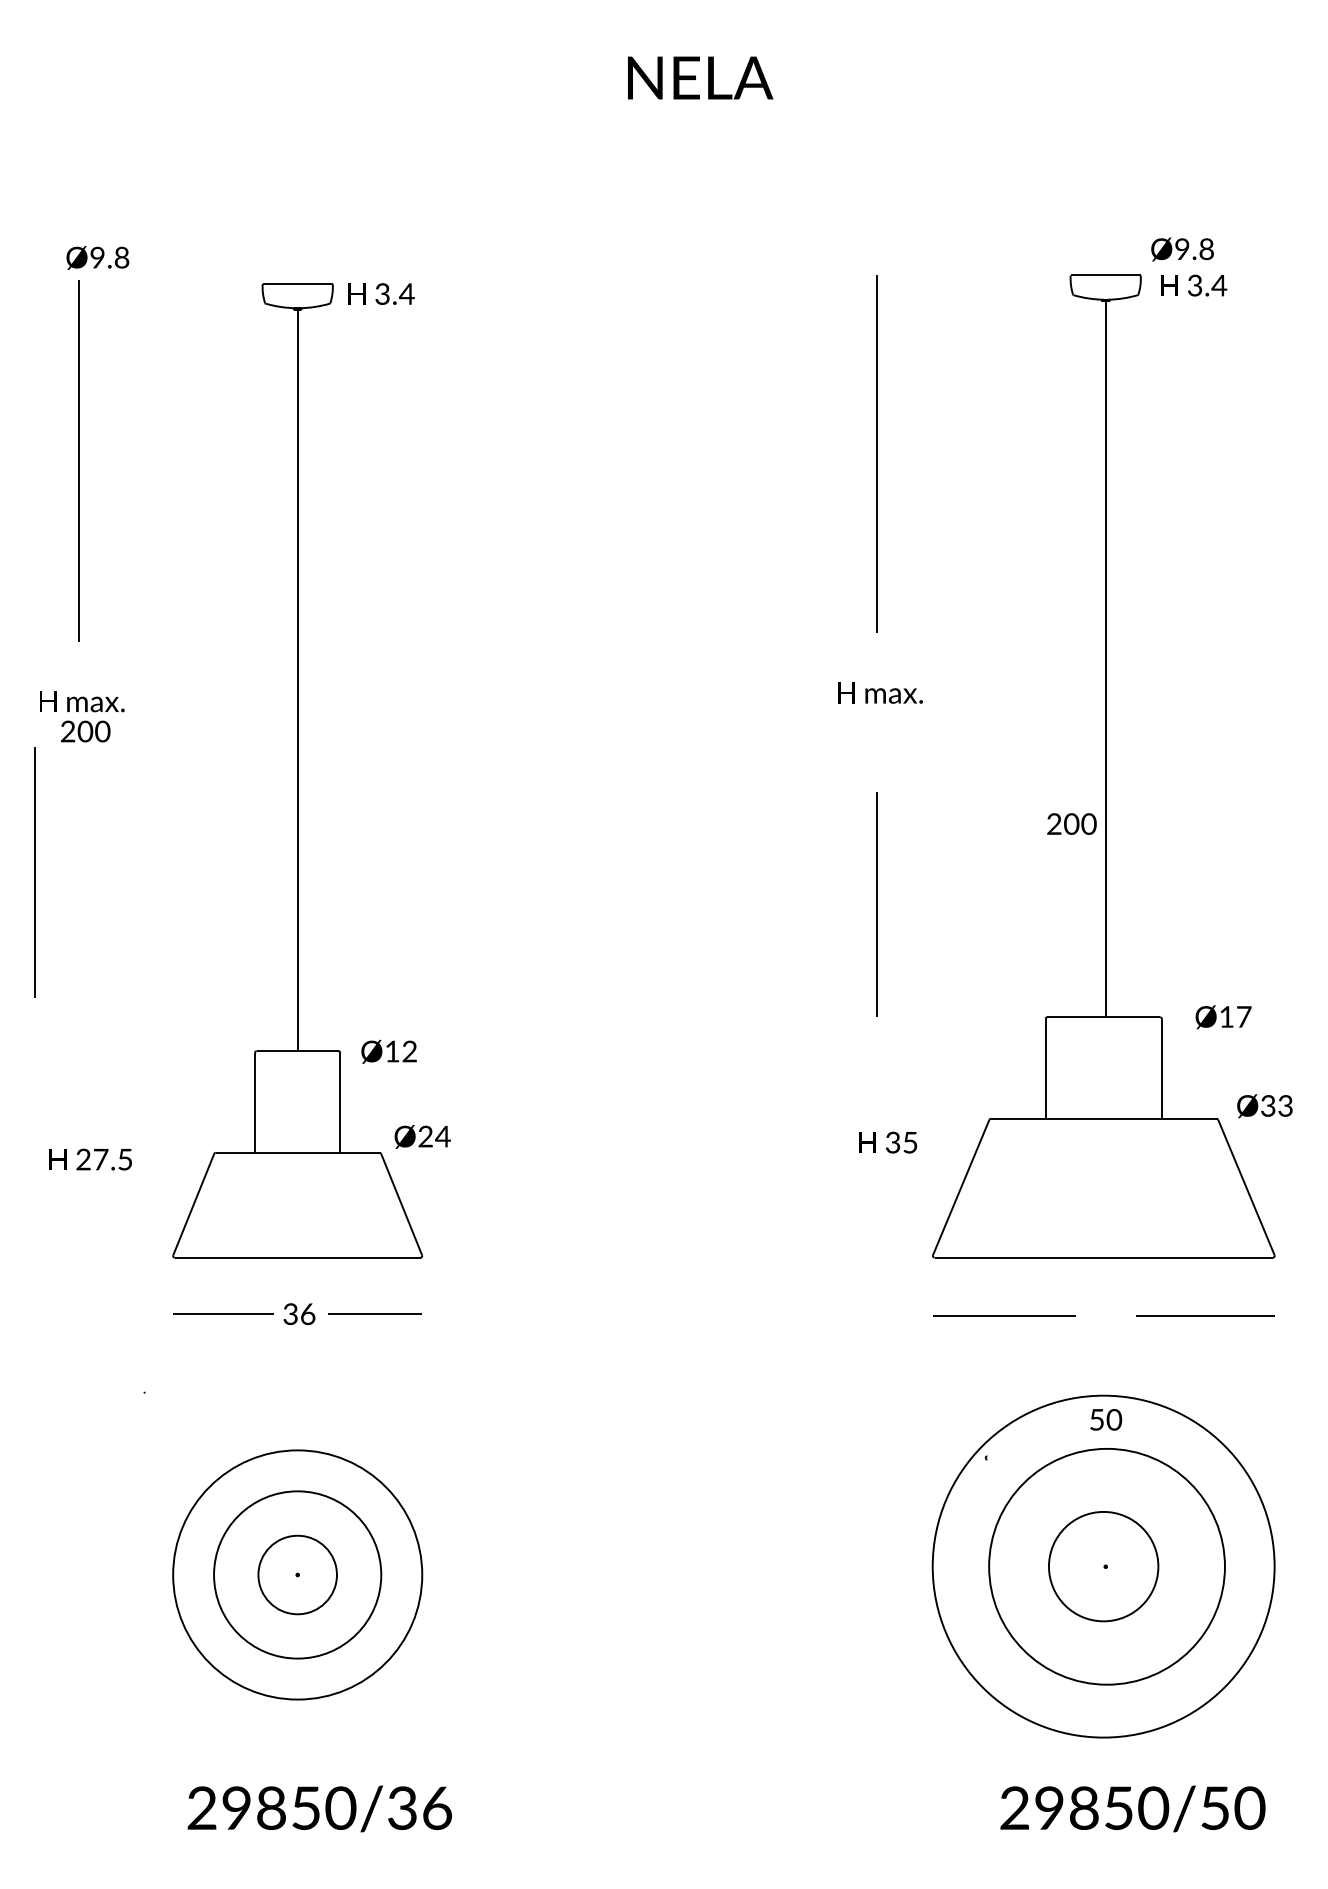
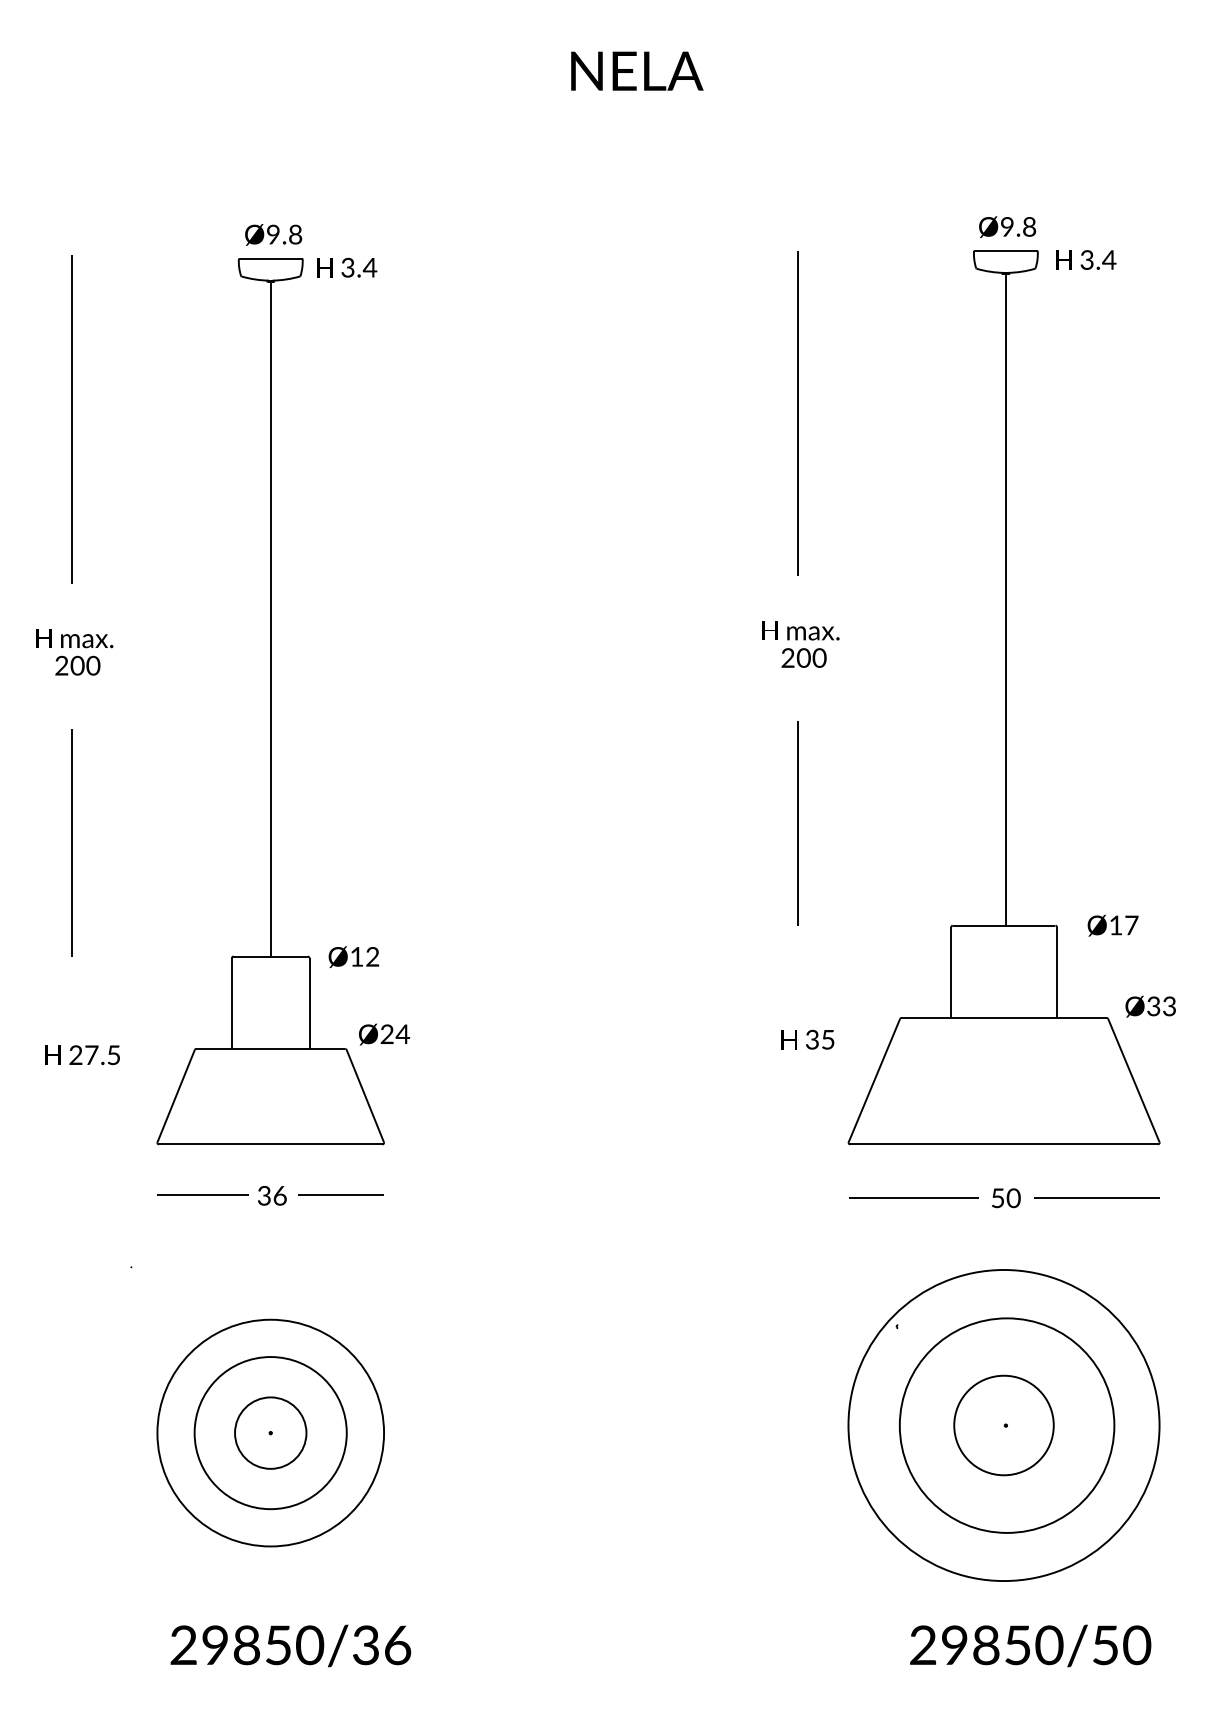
text: (1182, 249) -> (1007, 227), moved
text: (97, 257) -> (273, 234), moved
text: (1071, 823) -> (803, 657), moved
line: (34, 872) -> (71, 843), moved
text: (1106, 1419) -> (1006, 1197), moved

